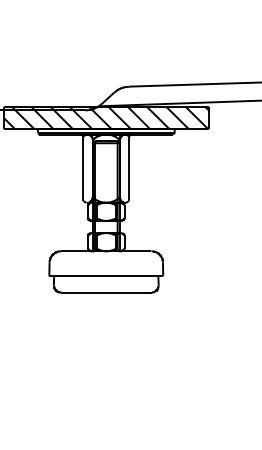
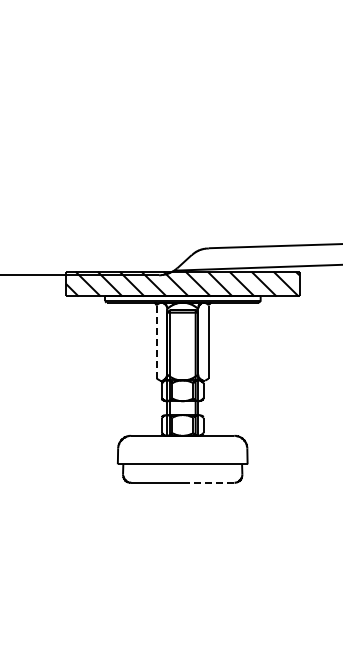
line: (83, 169) -> (156, 342), solid -> dashed
line: (128, 292) -> (208, 482), solid -> dashed

